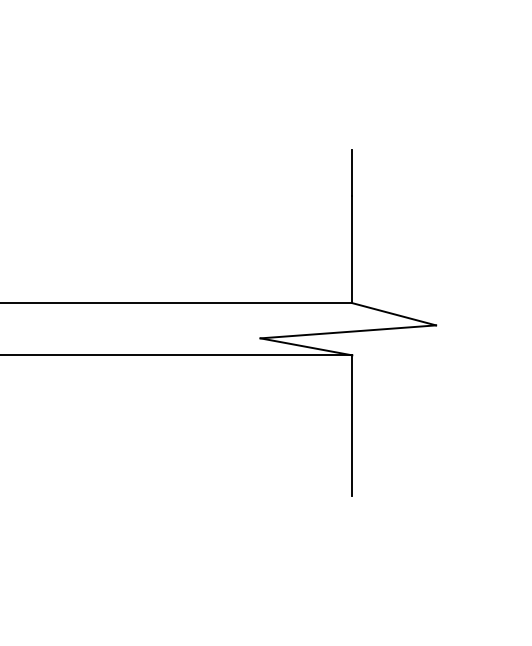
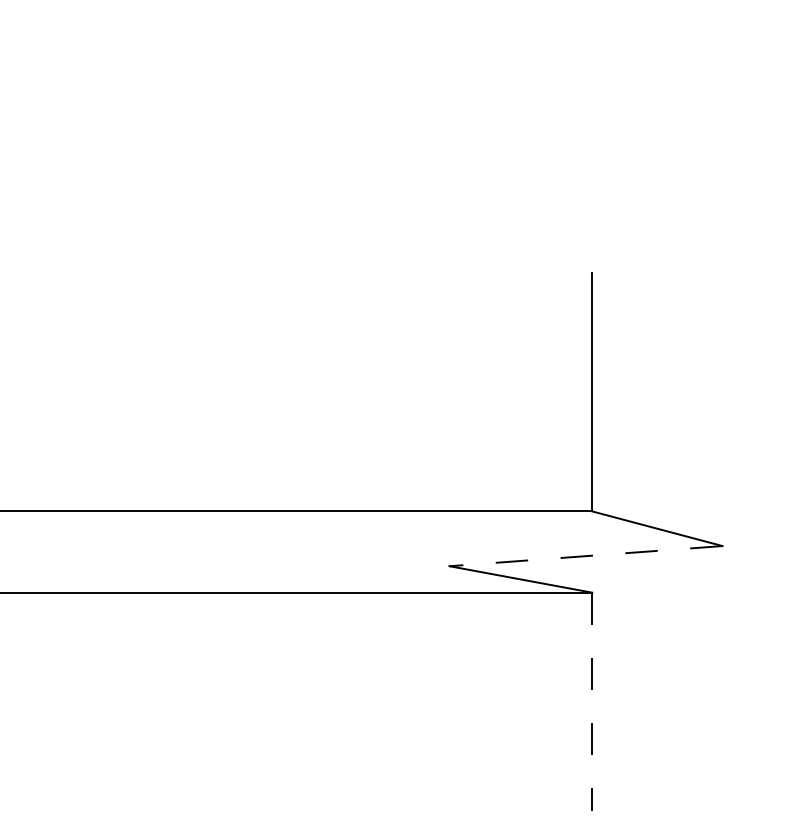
line: (347, 331) -> (584, 555), solid -> dashed
line: (352, 426) -> (592, 703), solid -> dashed

